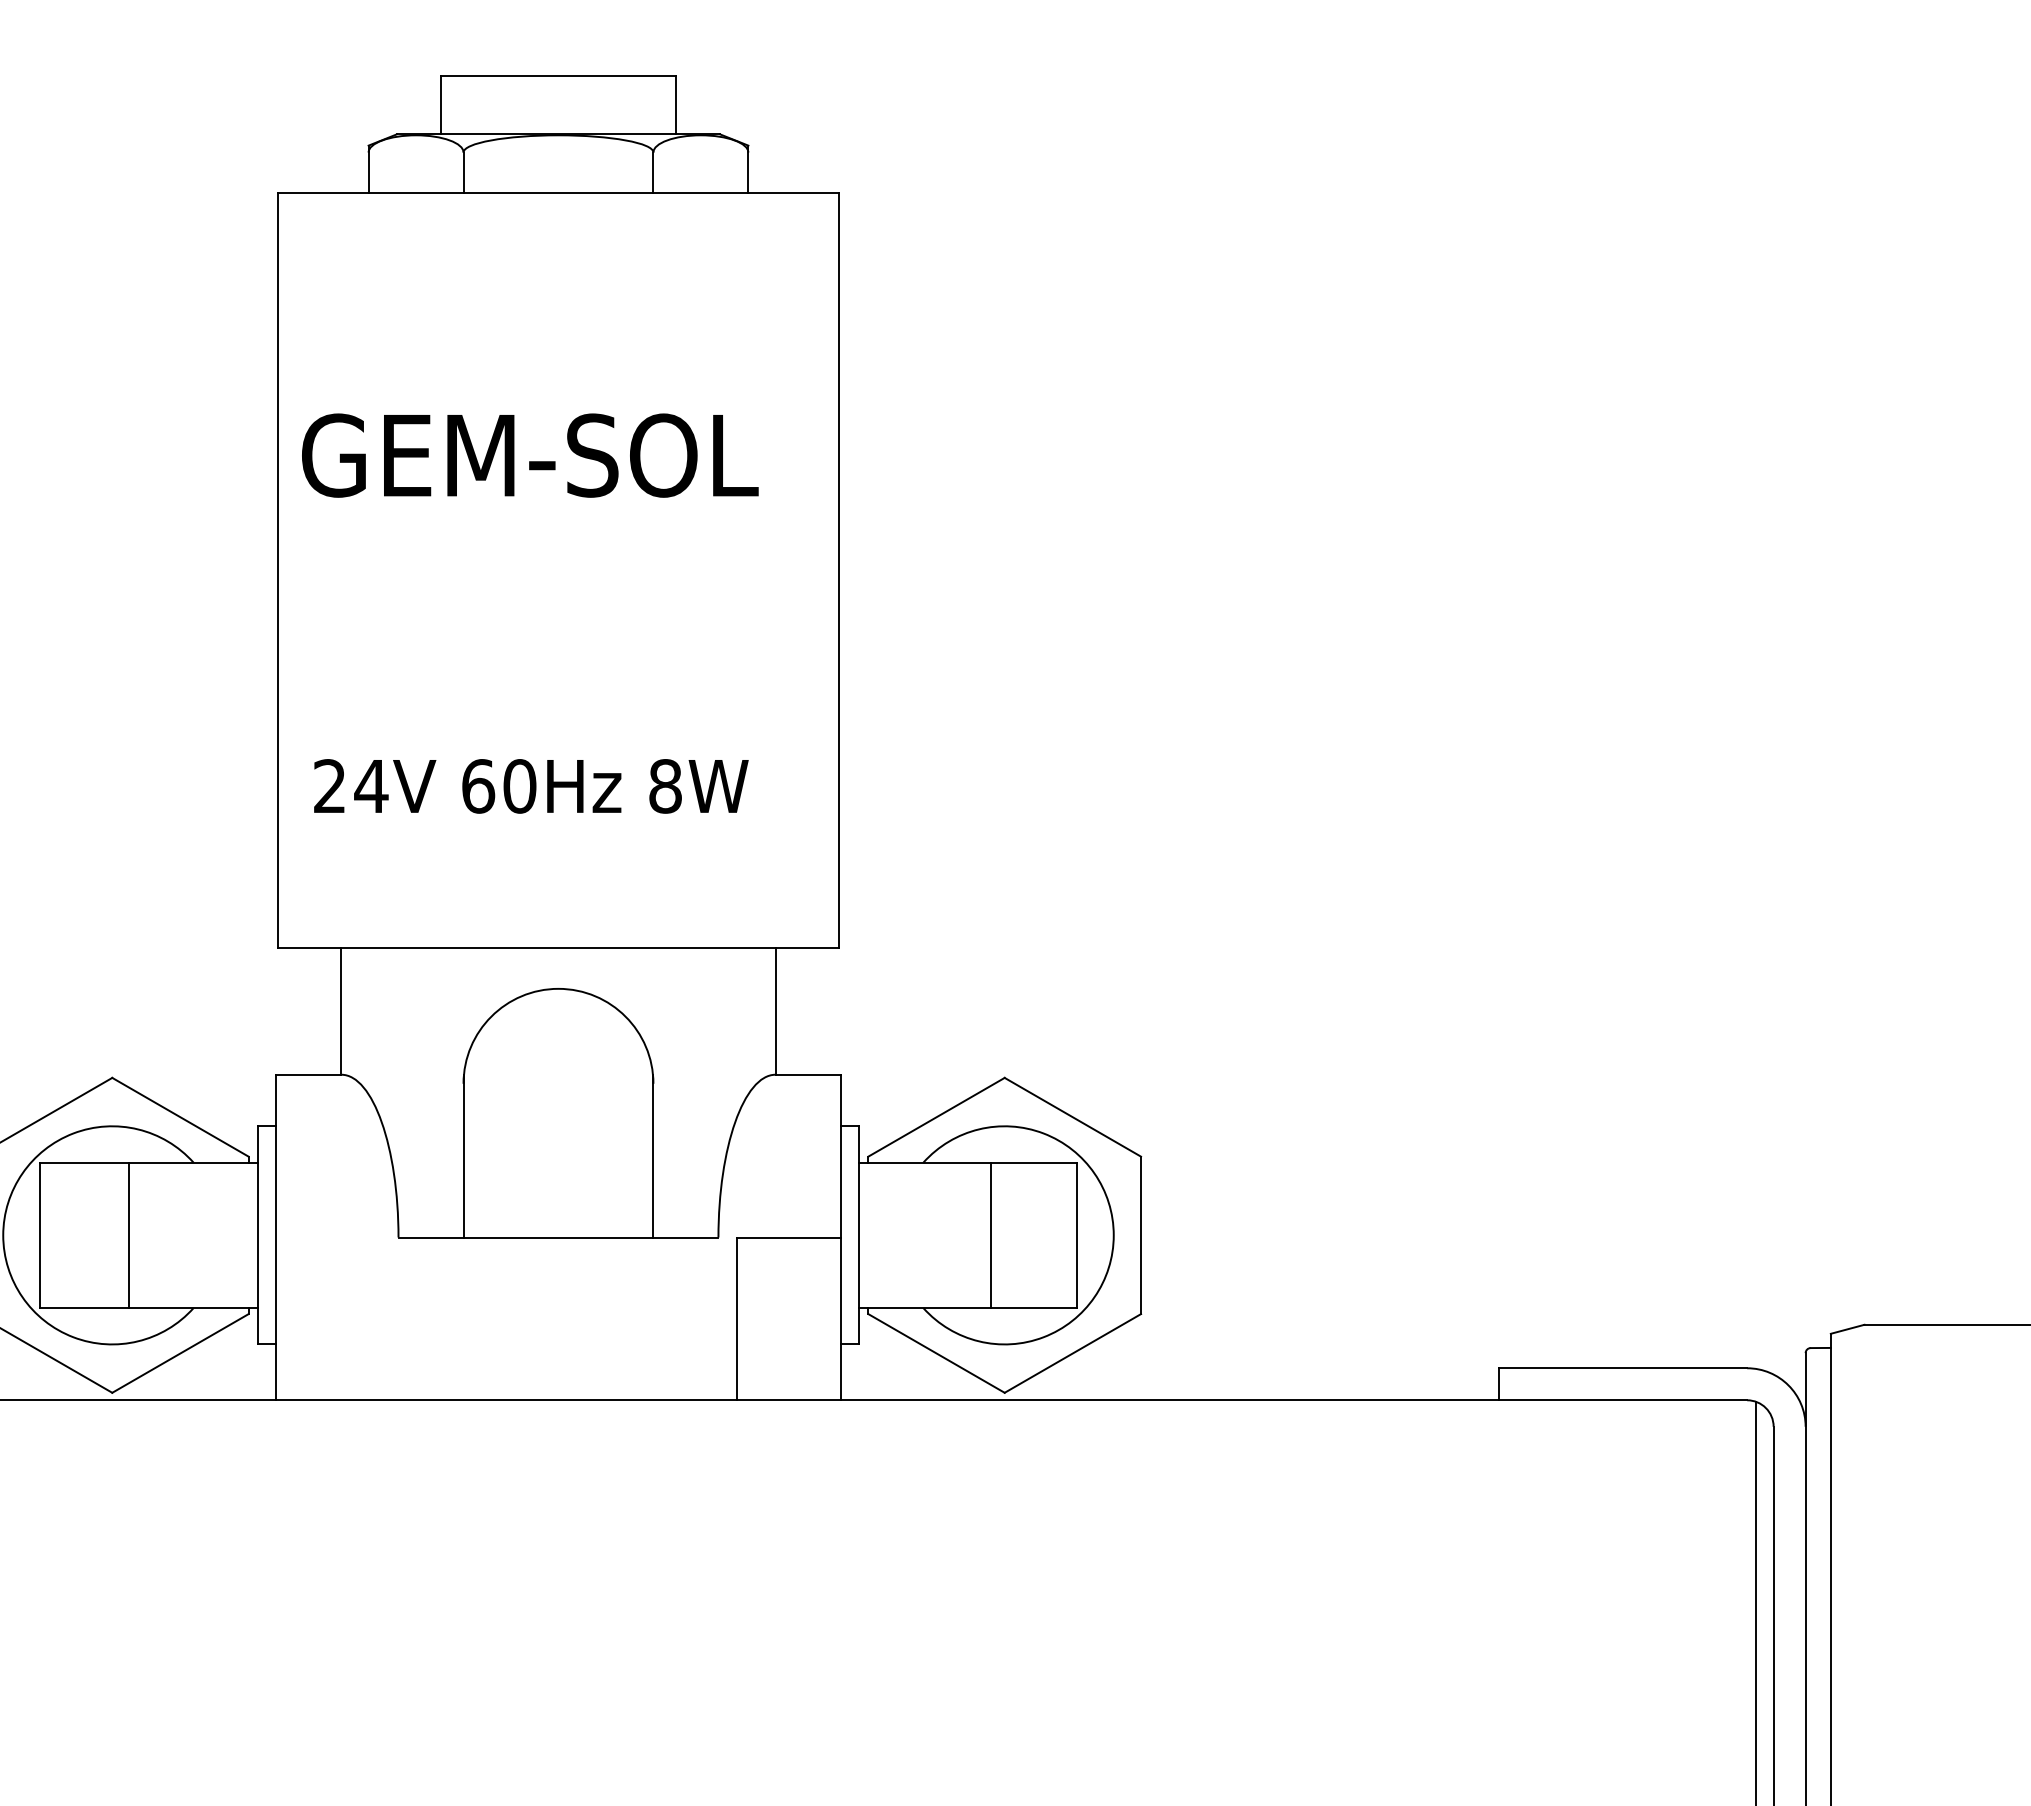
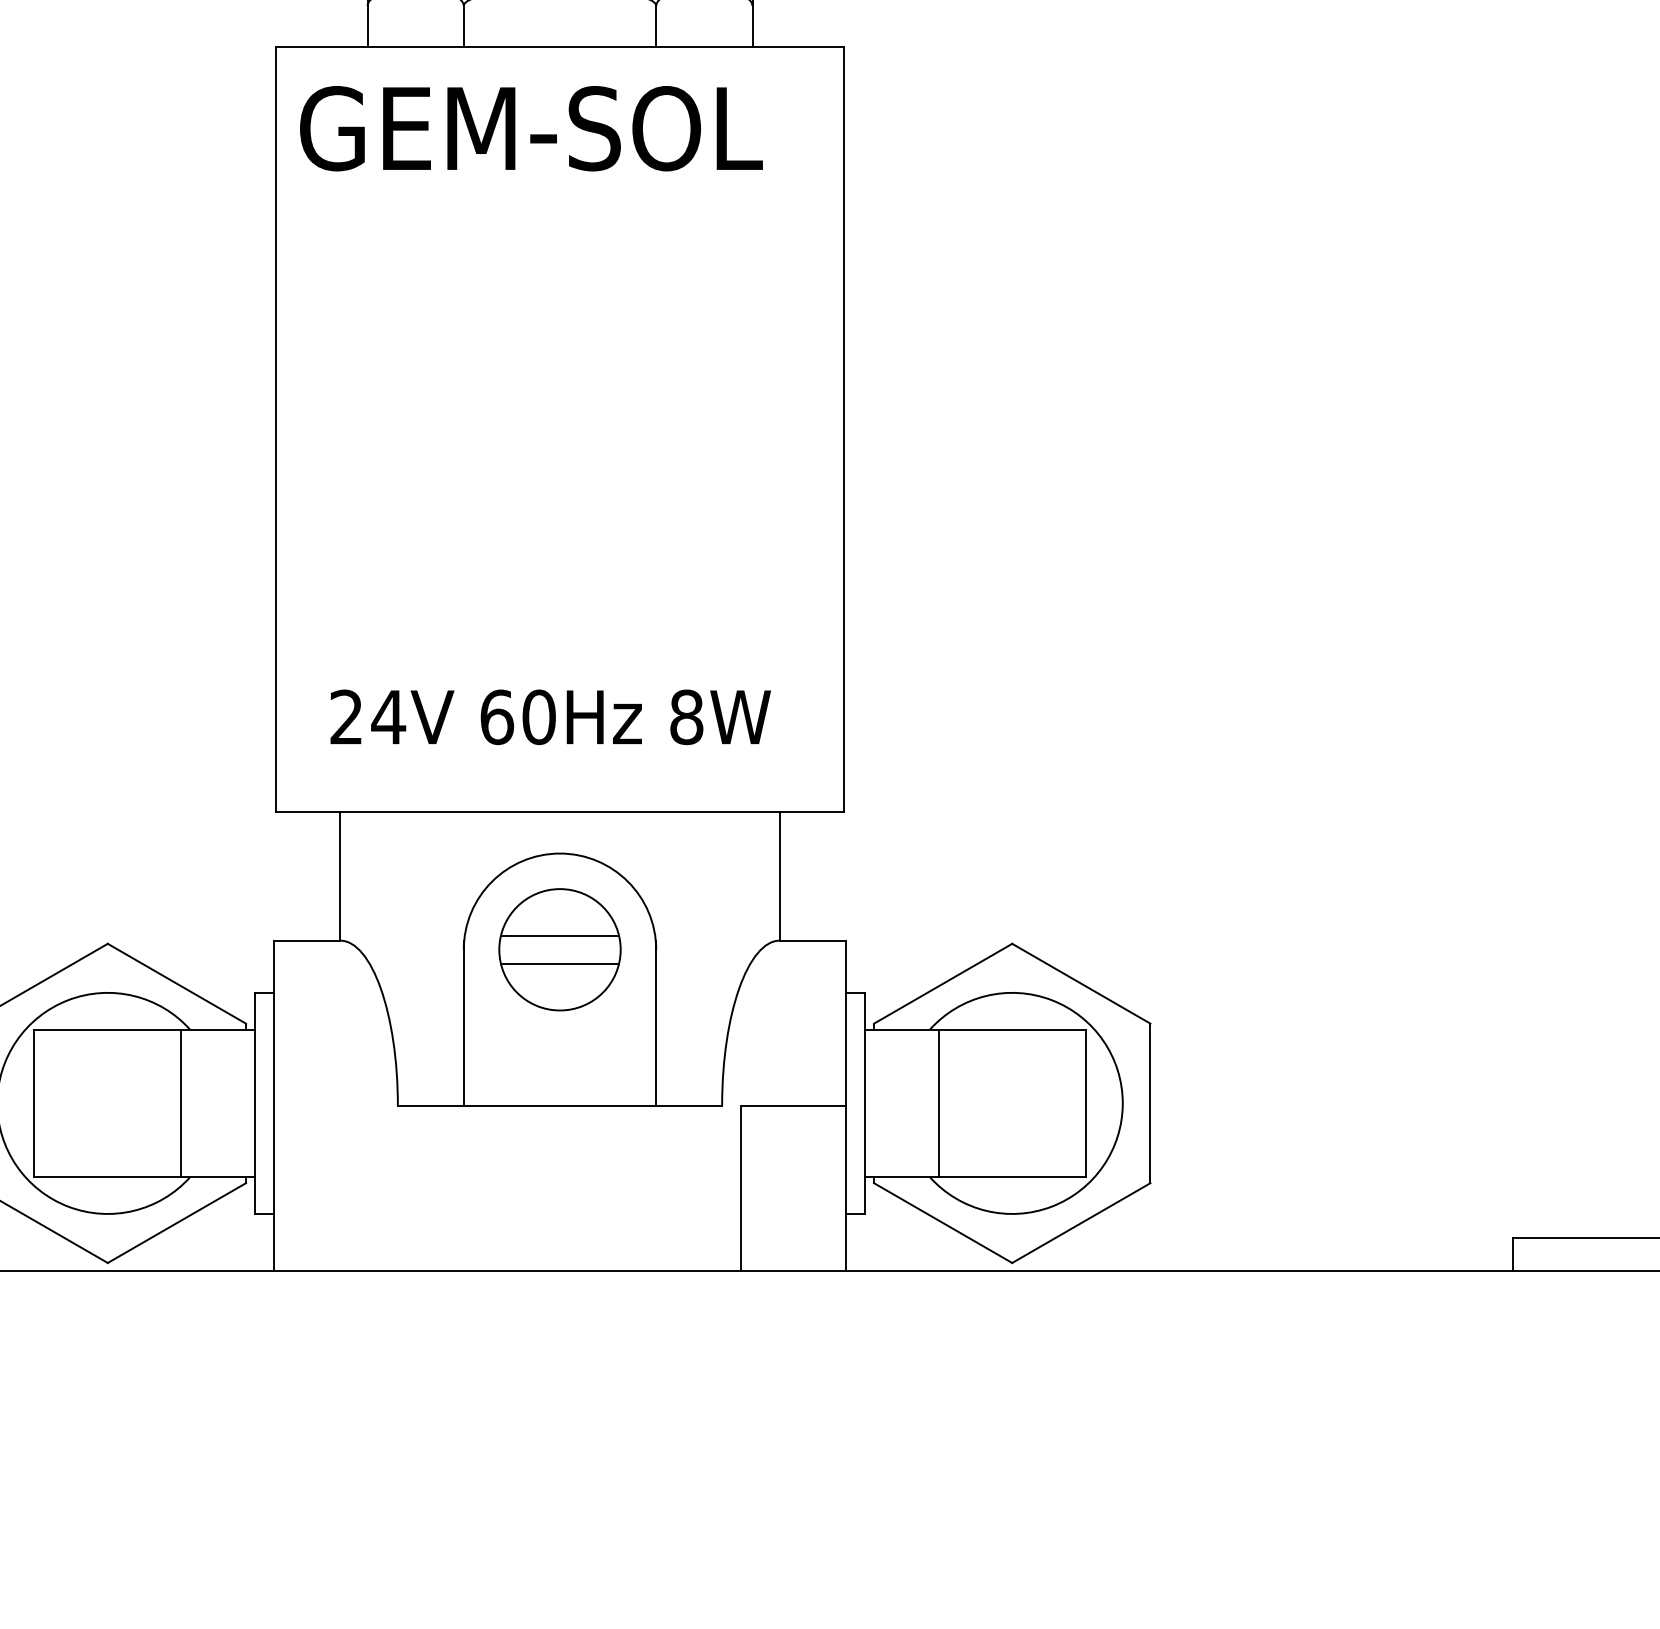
text: (530, 455) -> (531, 128), moved
text: (531, 786) -> (550, 717), moved
part: (558, 1083) -> (560, 949), added
line: (129, 1235) -> (181, 1103), moved
line: (990, 1235) -> (938, 1103), moved

